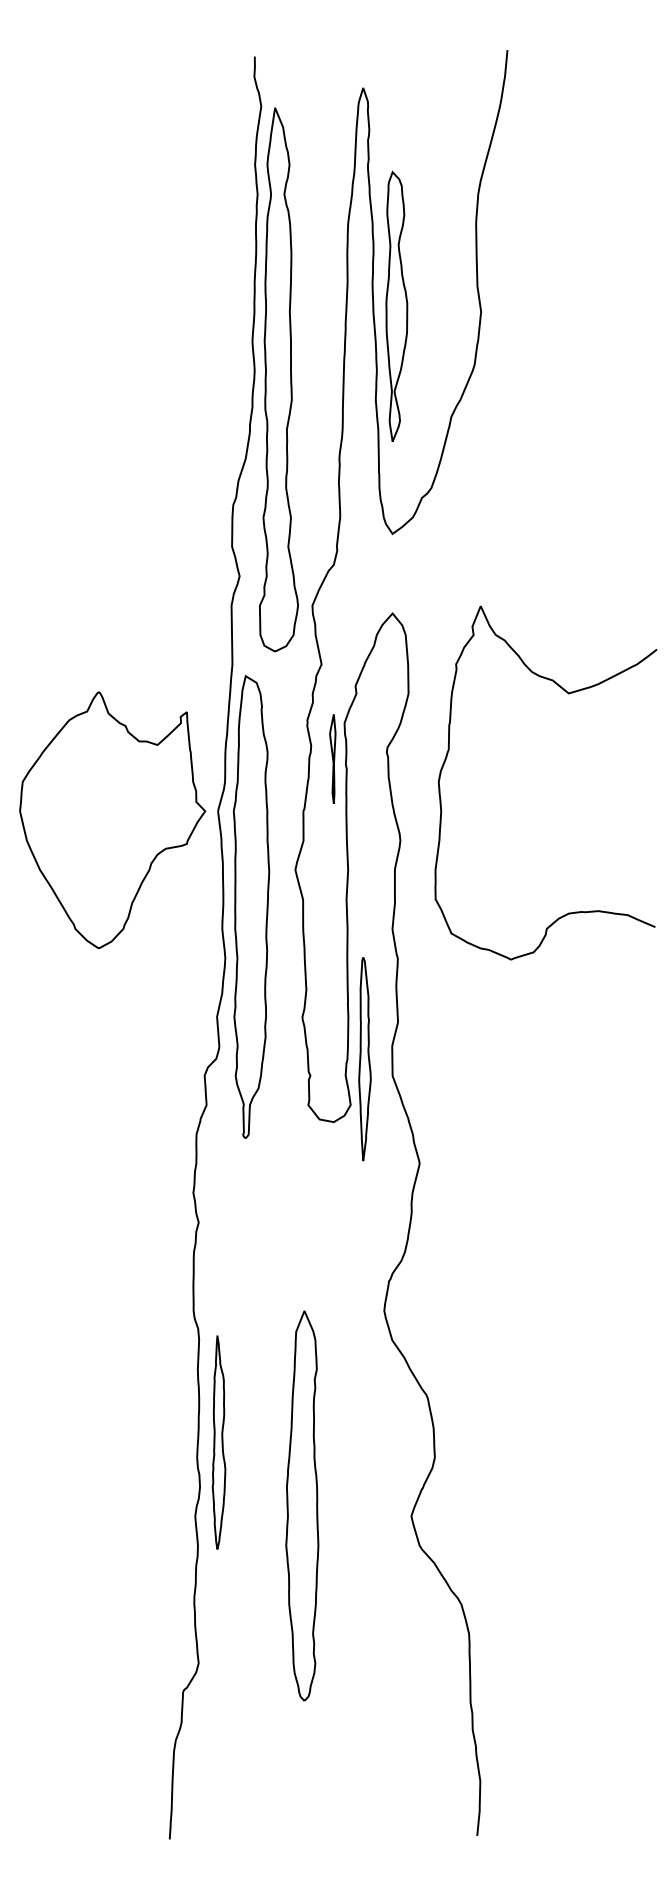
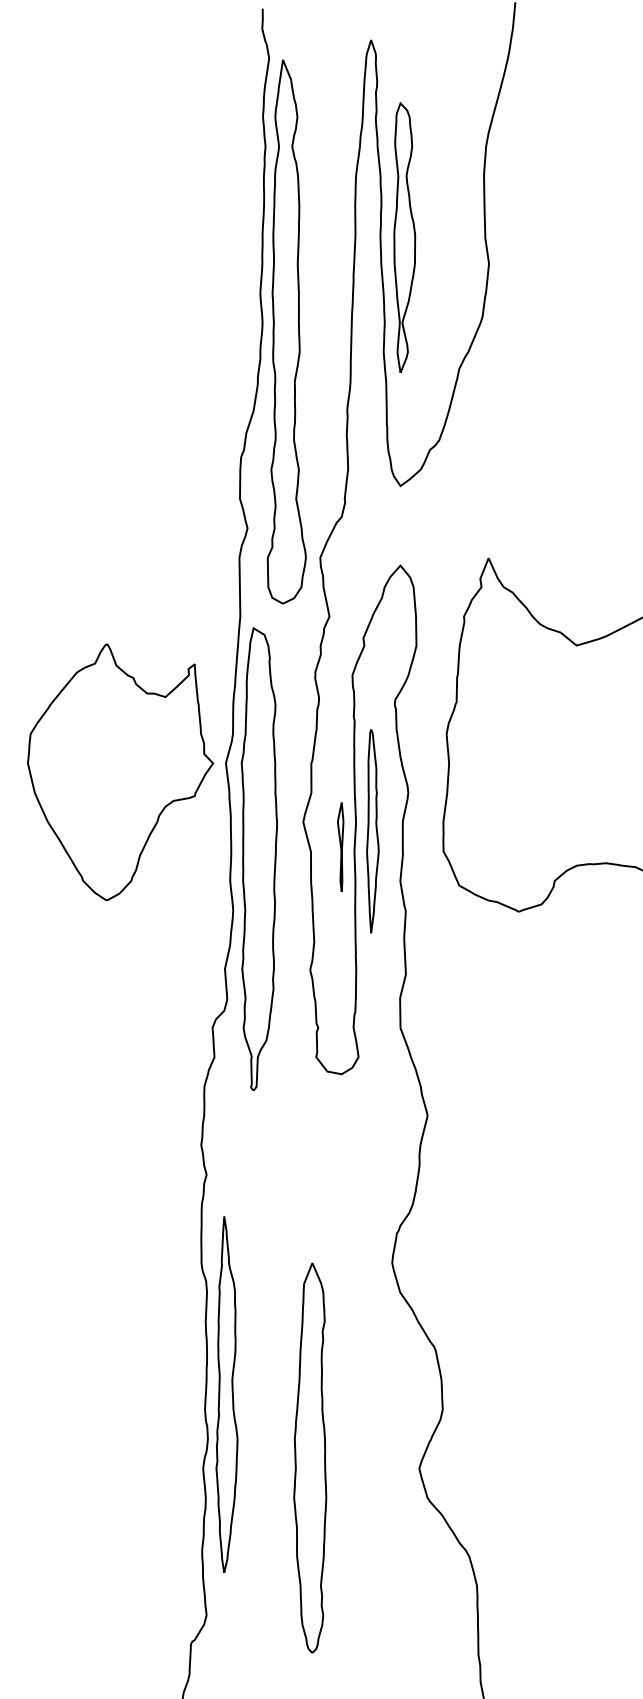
part: (396, 305) -> (404, 236), moved
part: (332, 758) -> (340, 846), moved
part: (364, 1059) -> (372, 831), moved
part: (218, 1442) -> (226, 1394), size x1.67

